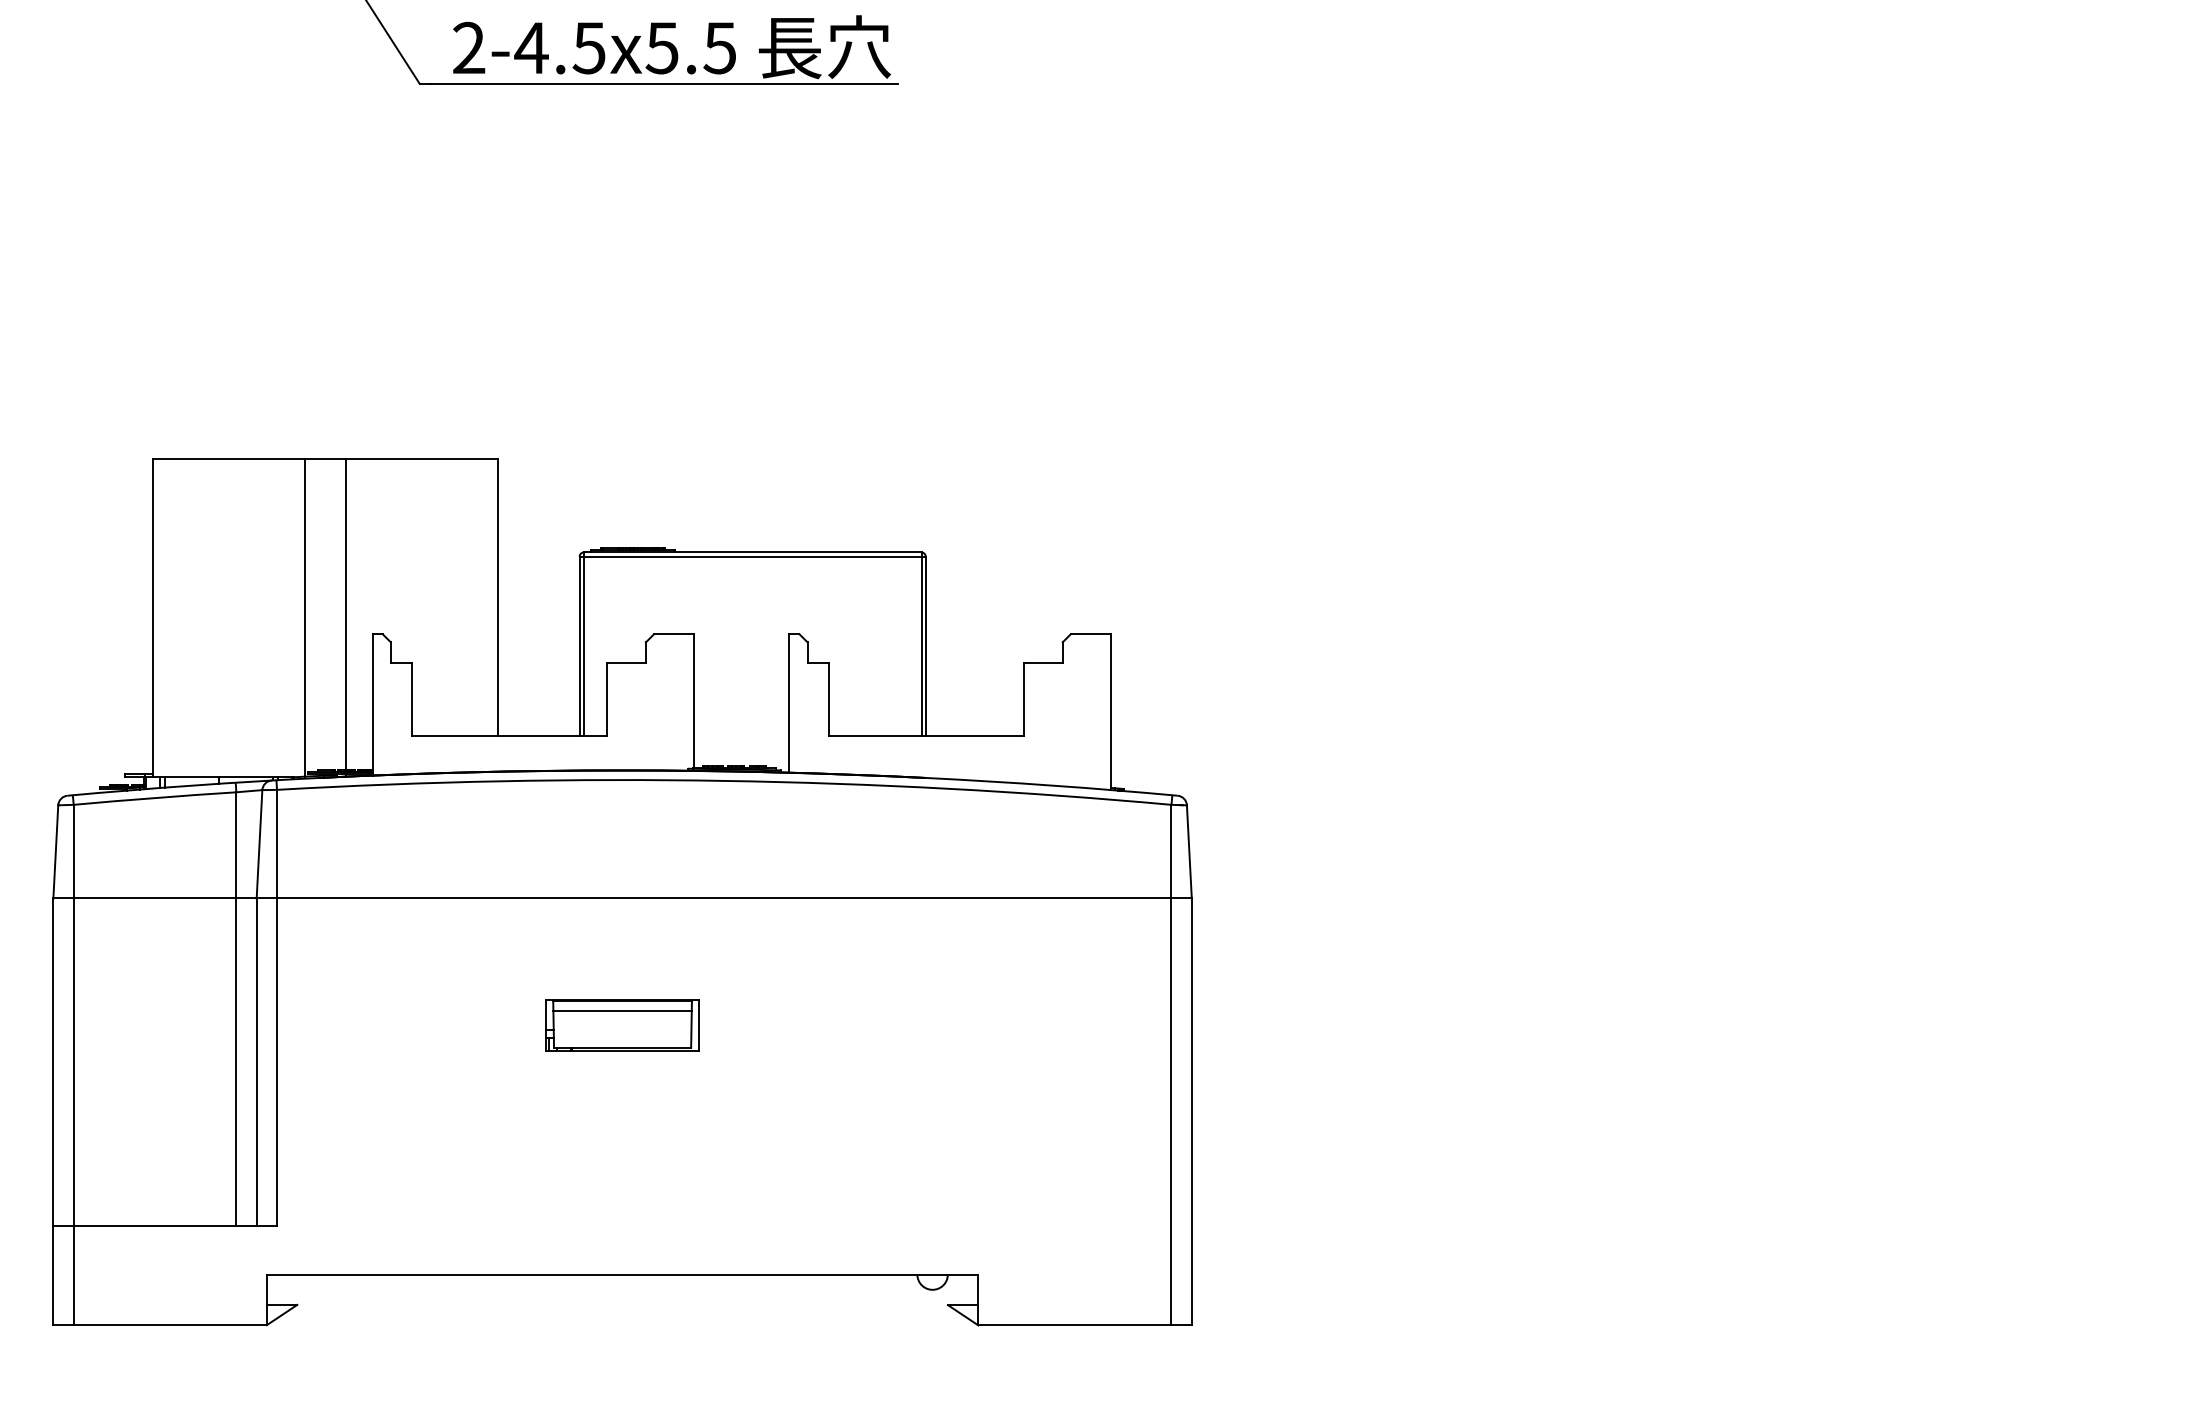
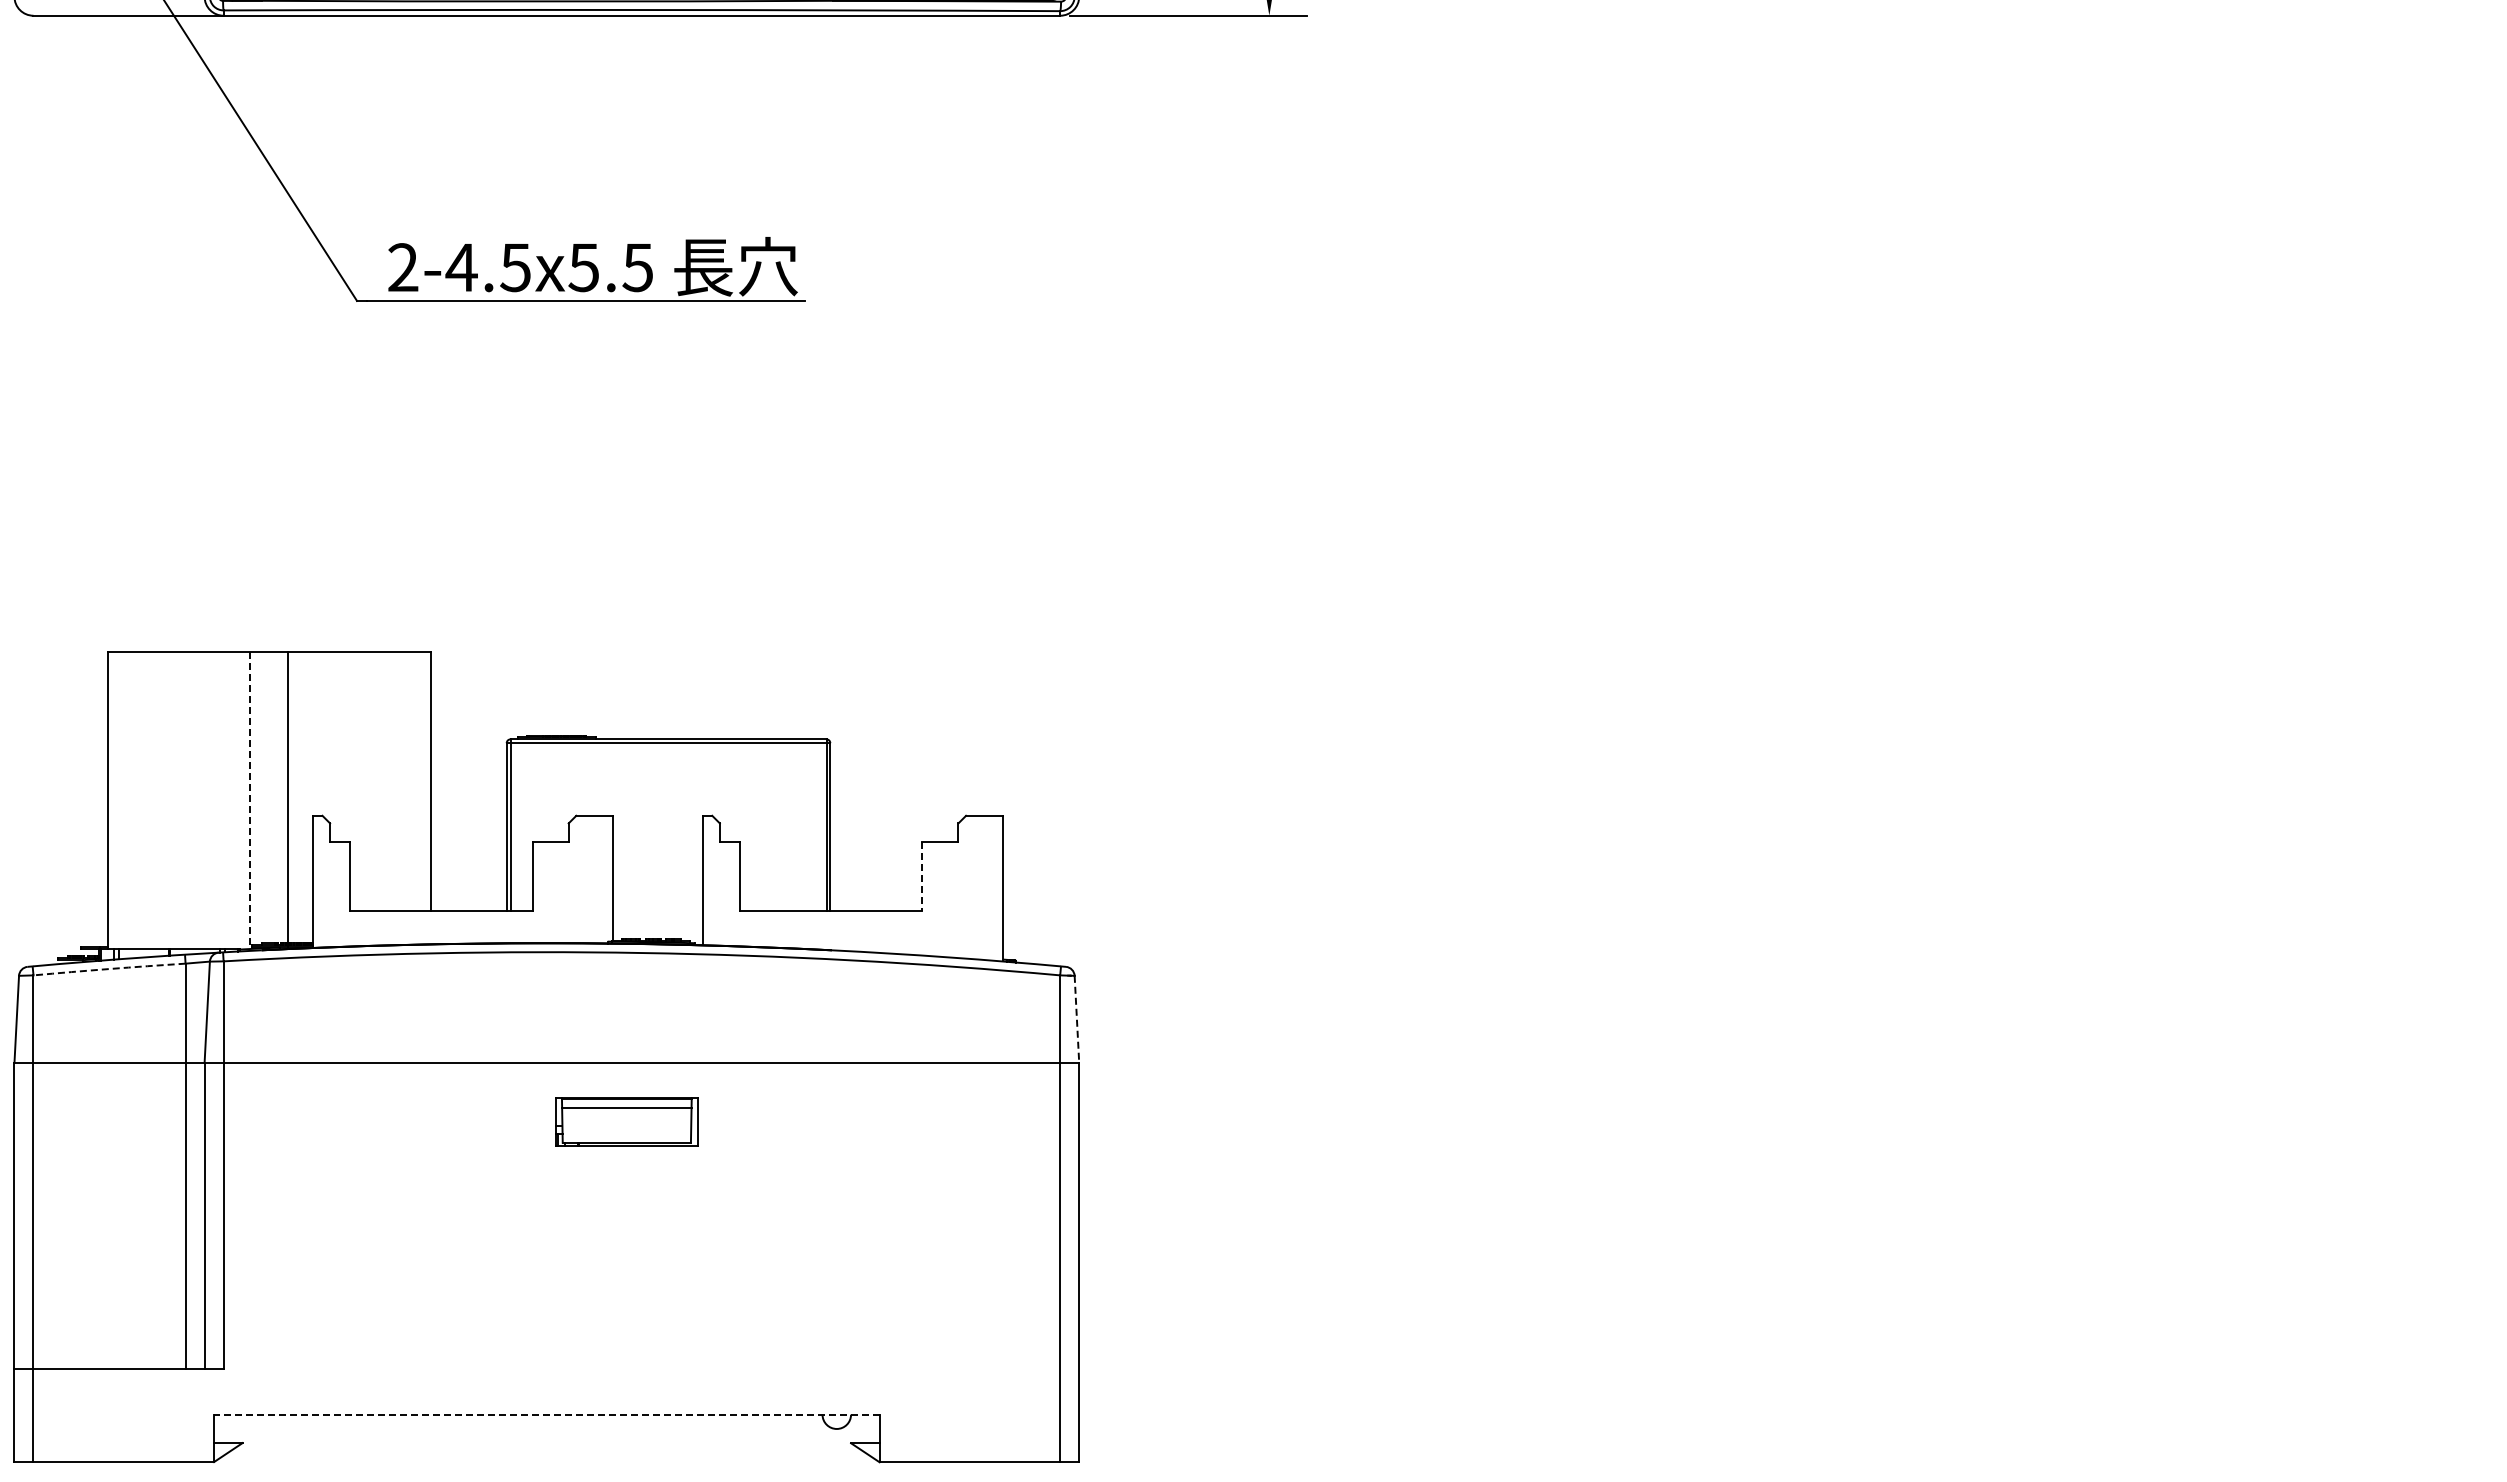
line: (305, 618) -> (250, 801), solid -> dashed
line: (1024, 700) -> (922, 877), solid -> dashed
arc: (154, 798) -> (109, 969), solid -> dashed
line: (1188, 852) -> (1076, 1019), solid -> dashed
part: (622, 1025) -> (626, 1121), moved
line: (622, 1274) -> (546, 1414), solid -> dashed

